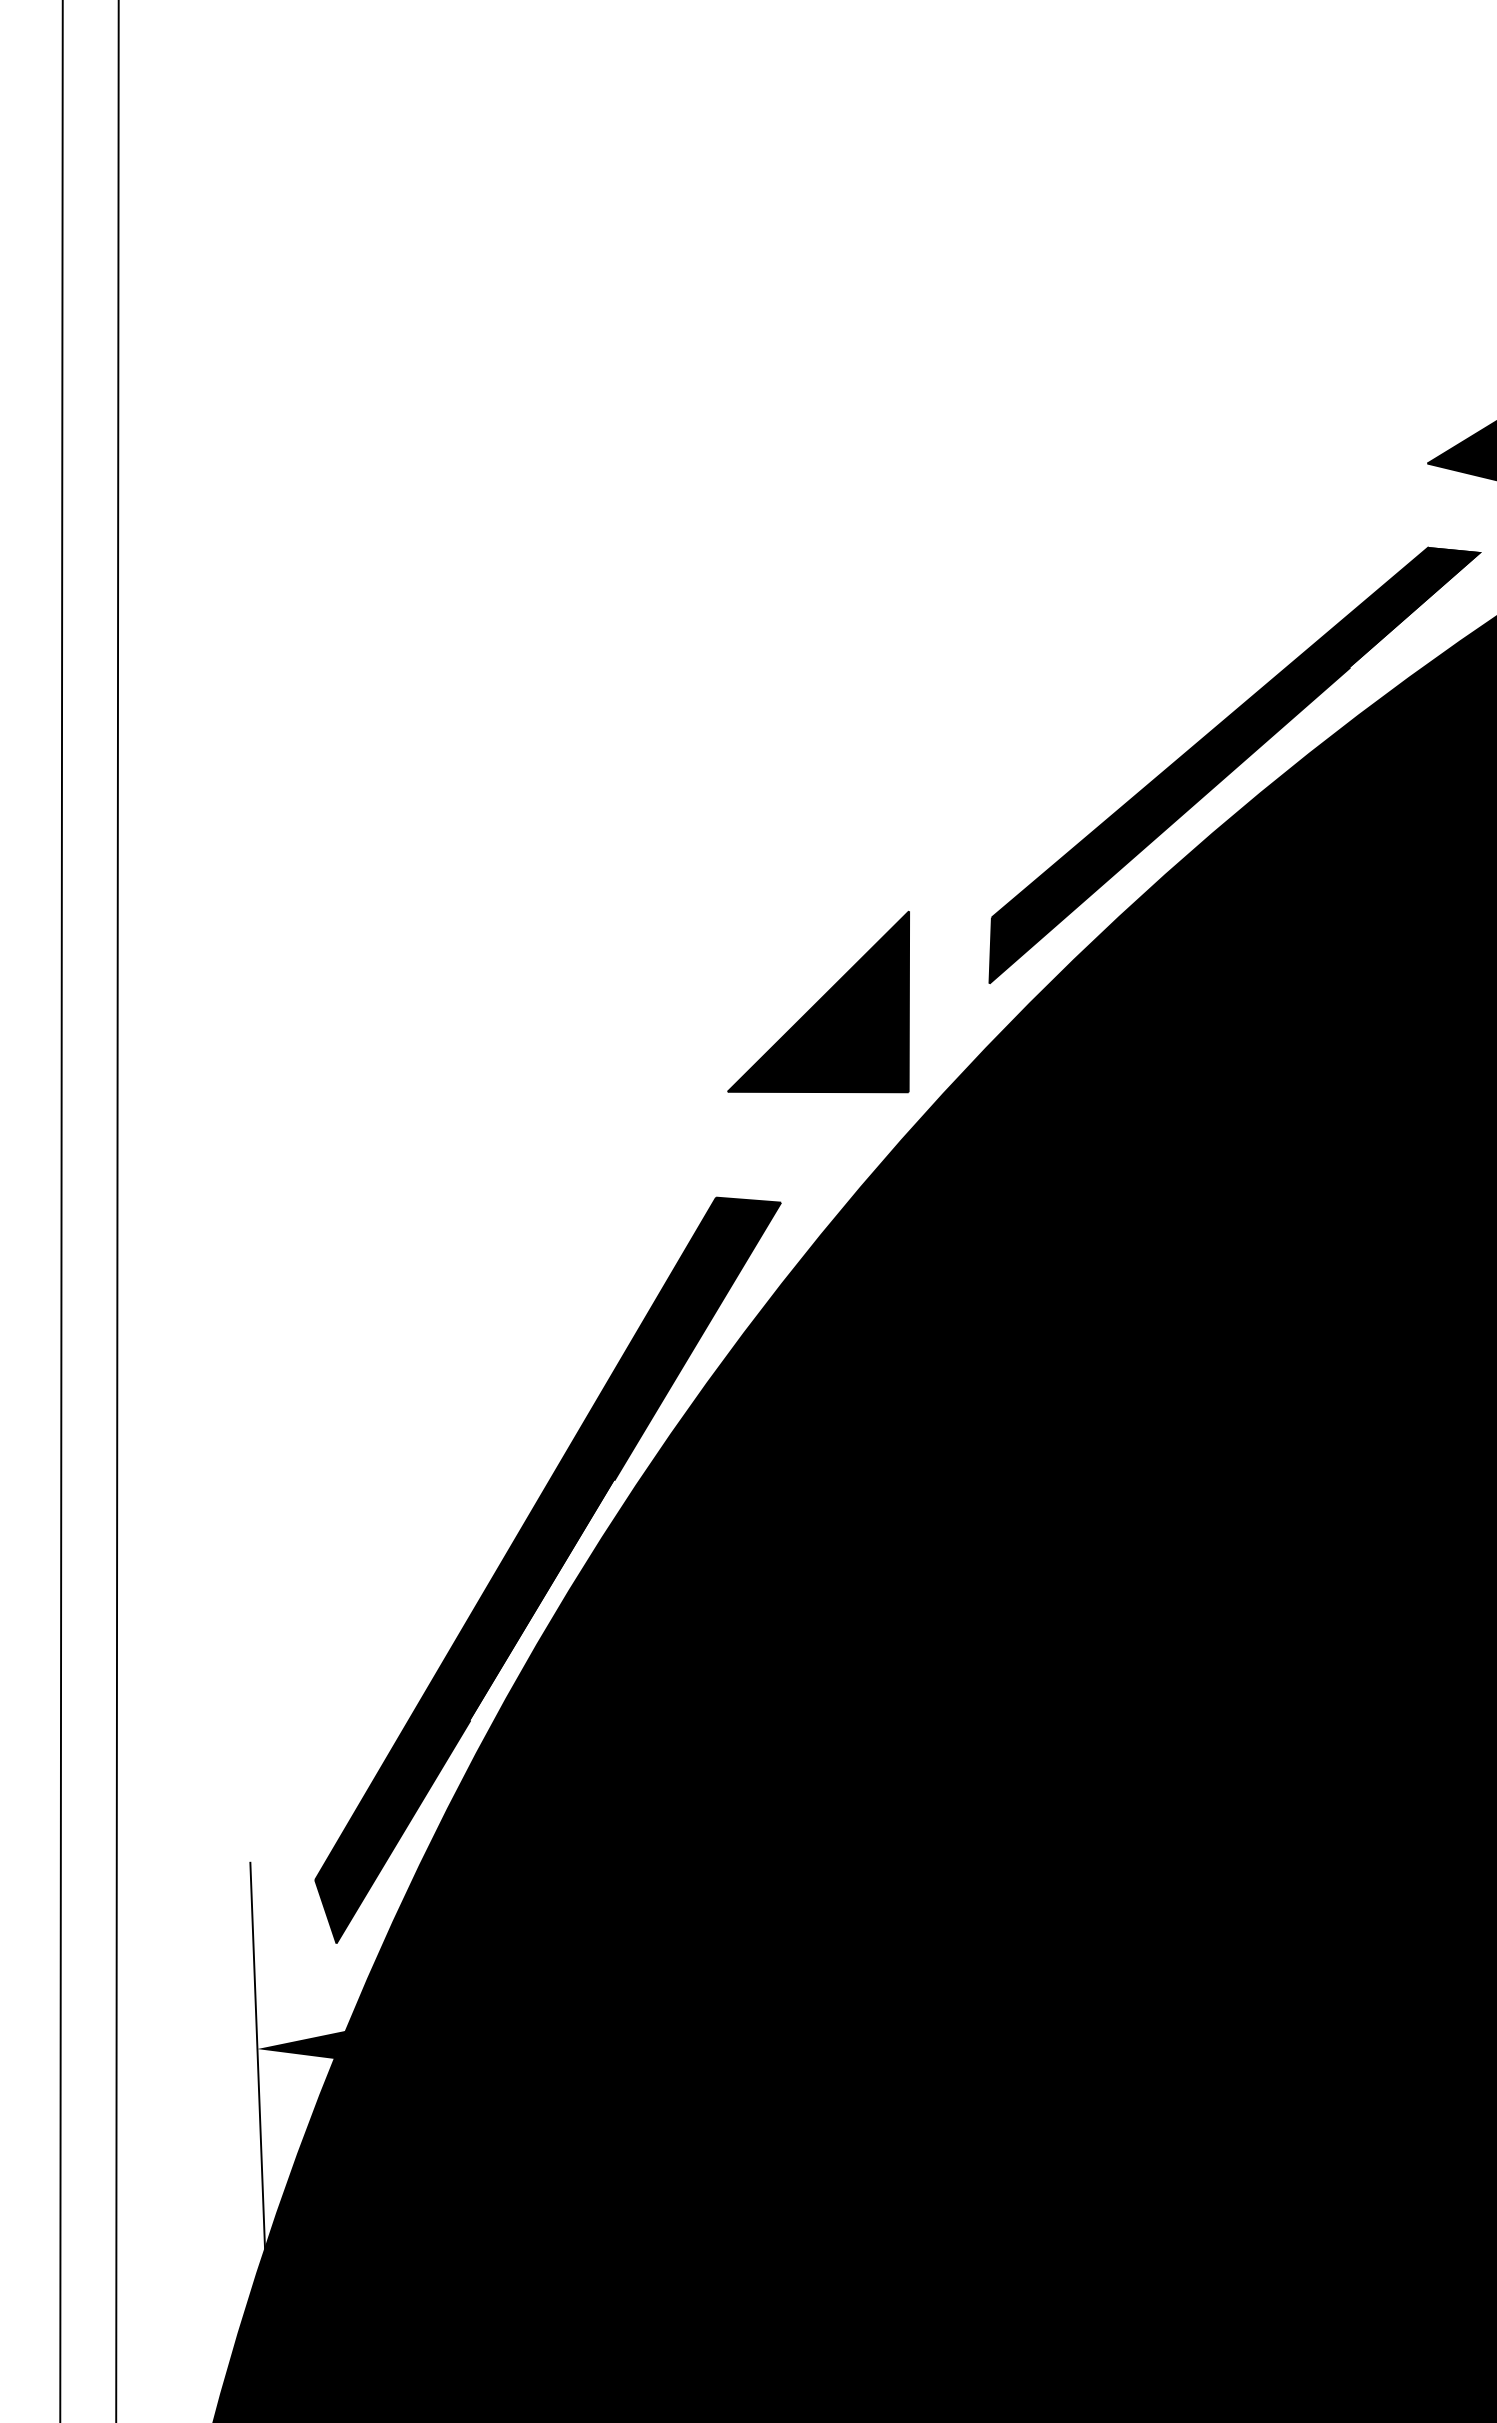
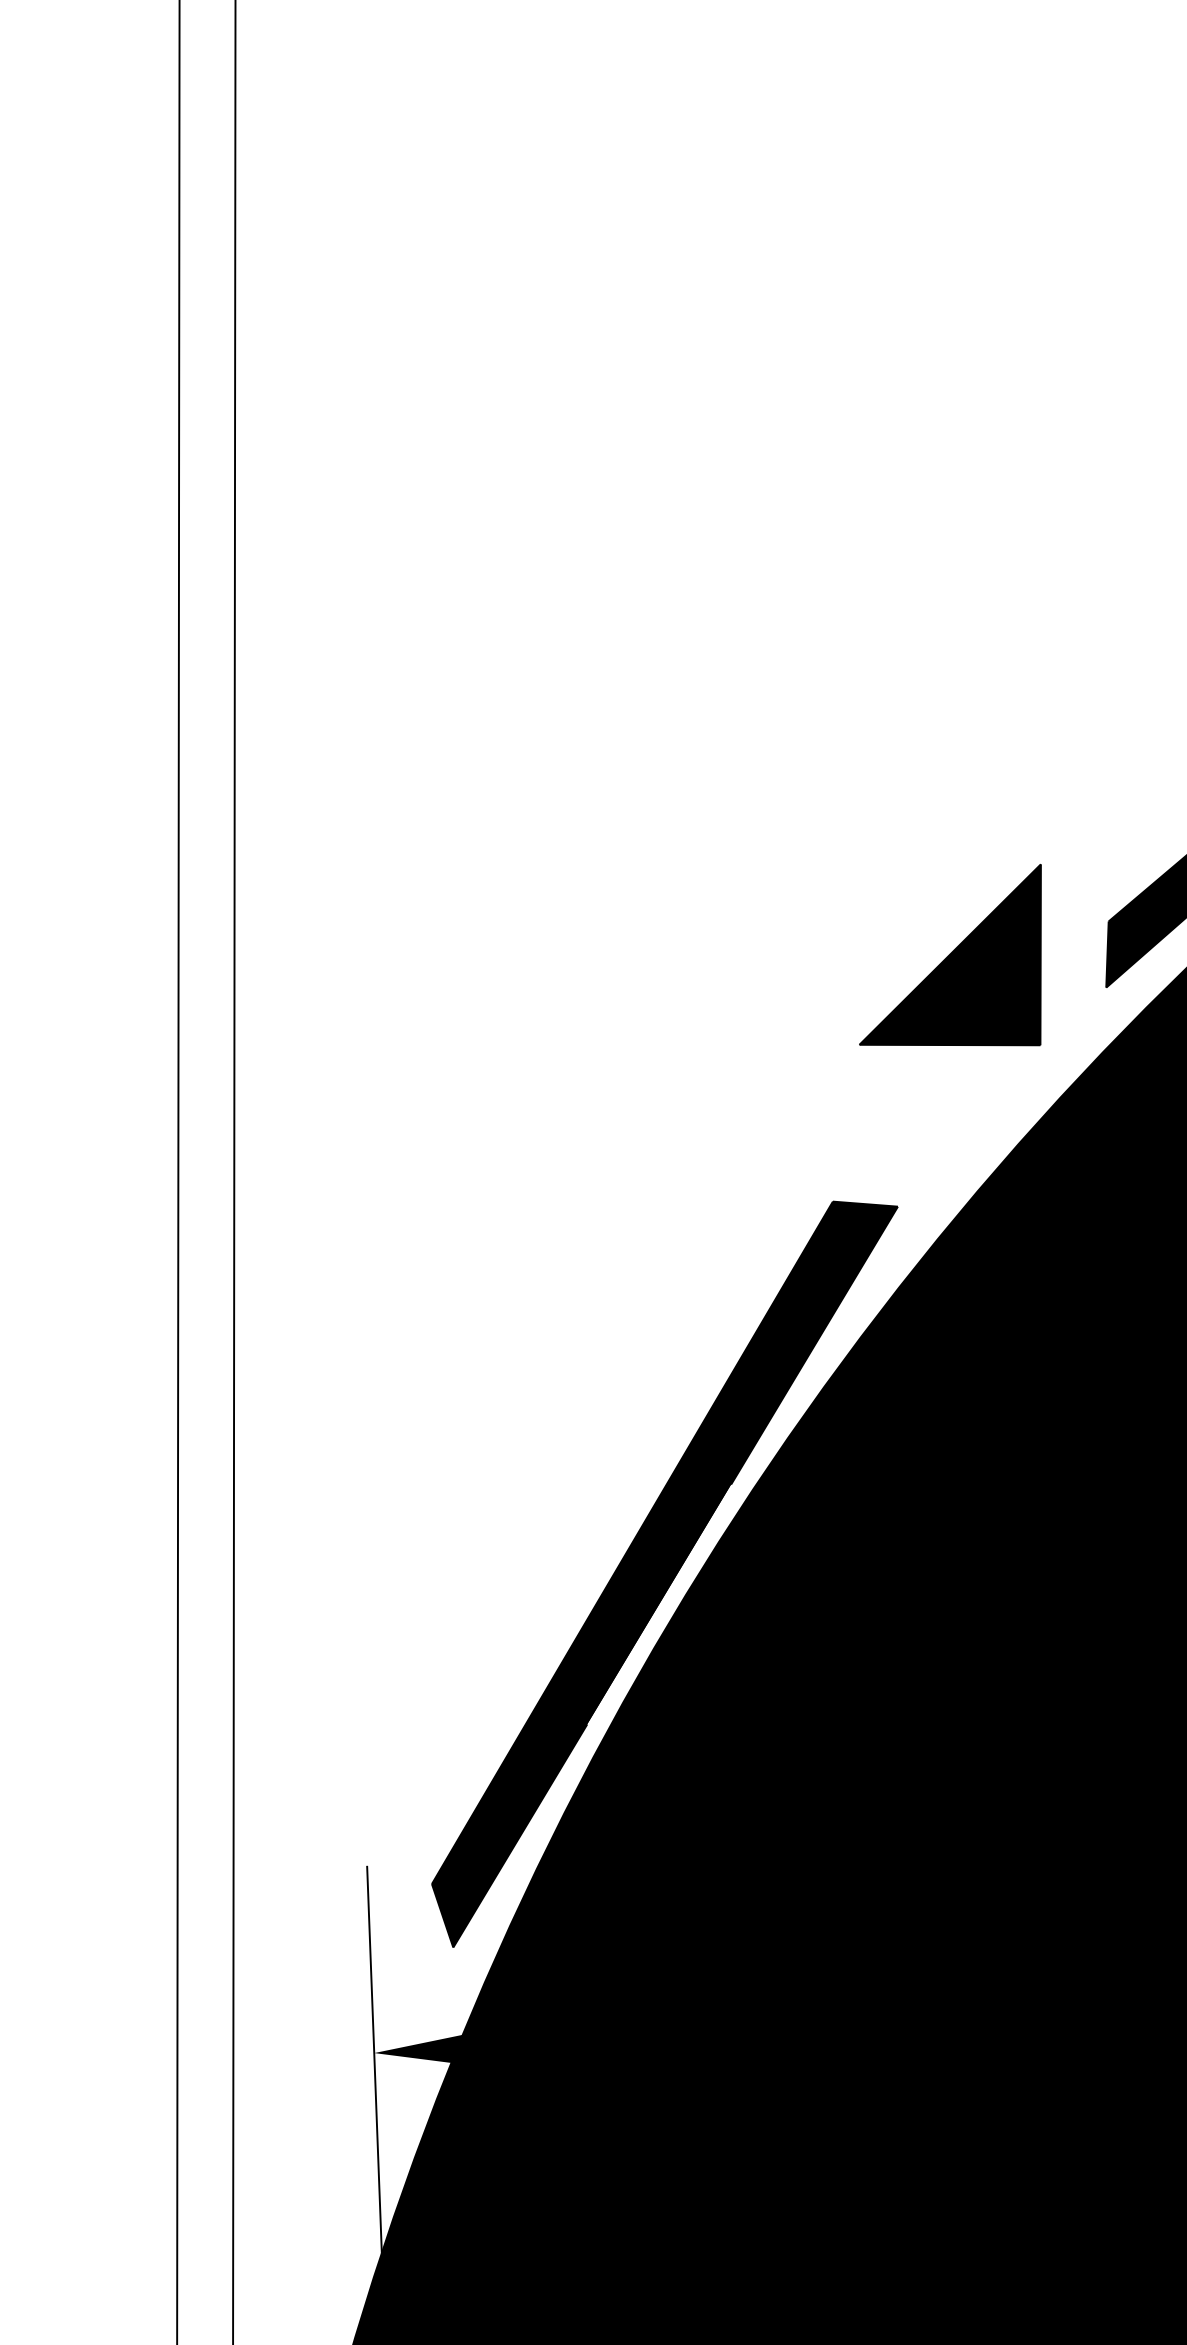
part: (818, 1001) -> (950, 954), moved

